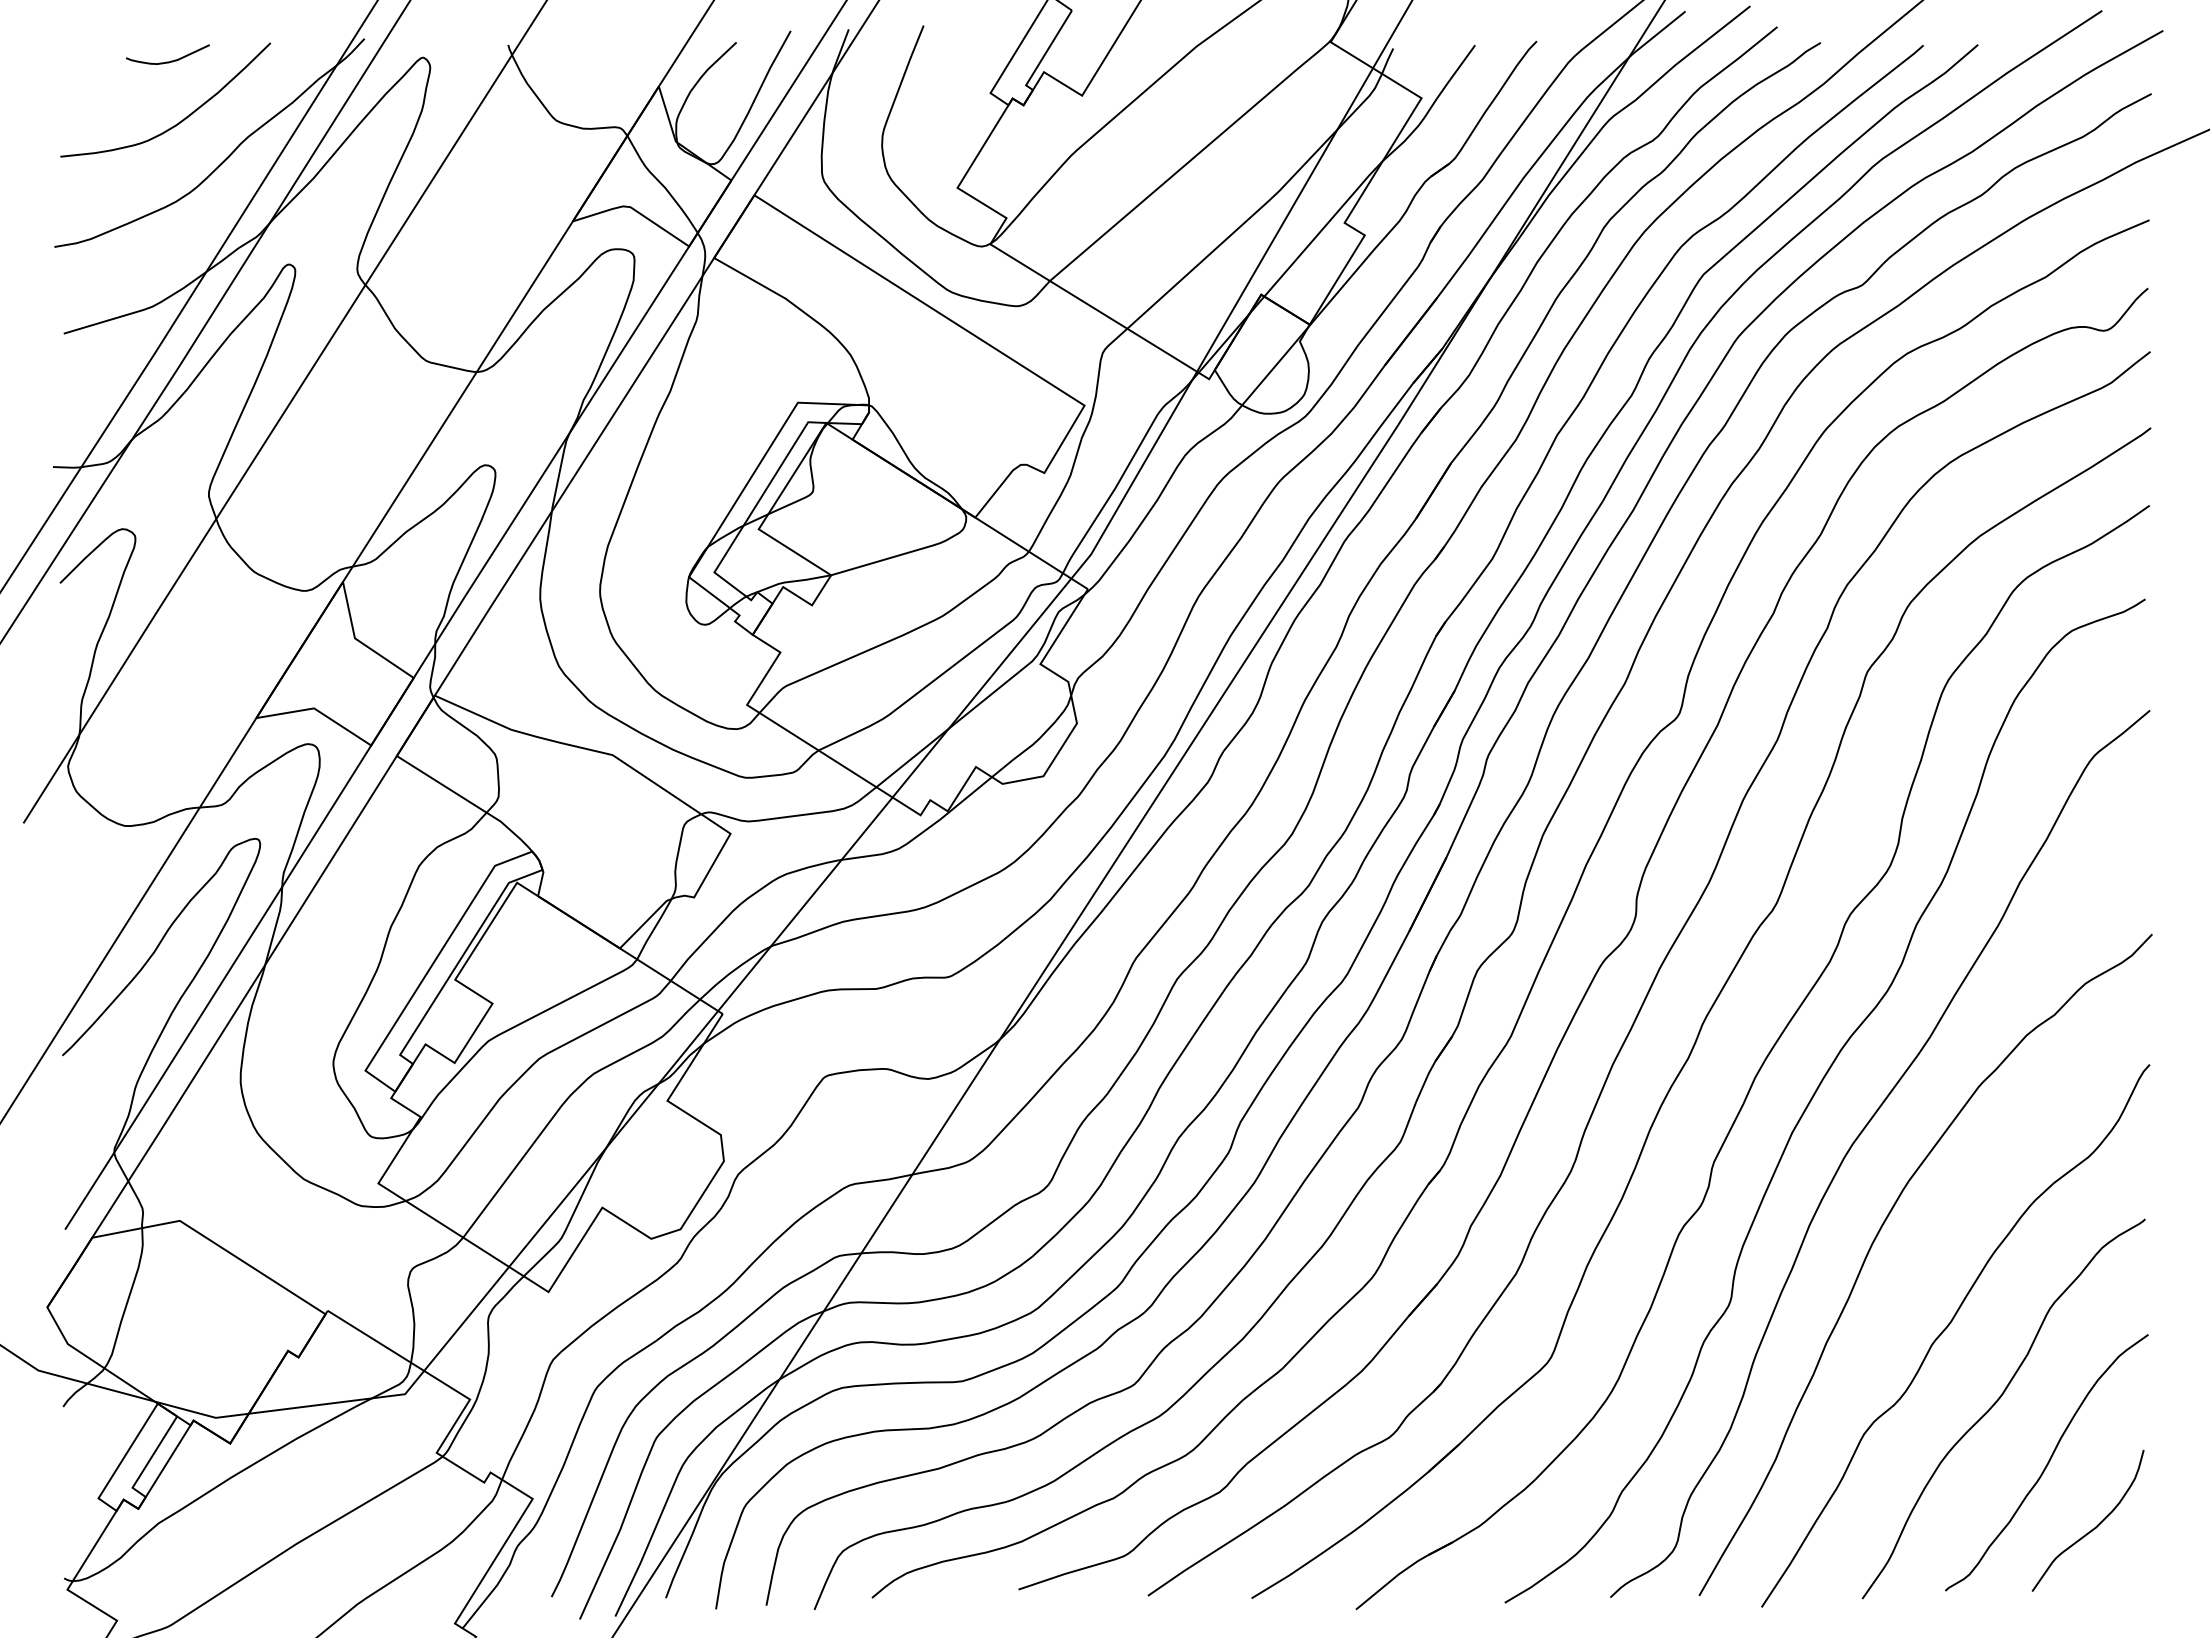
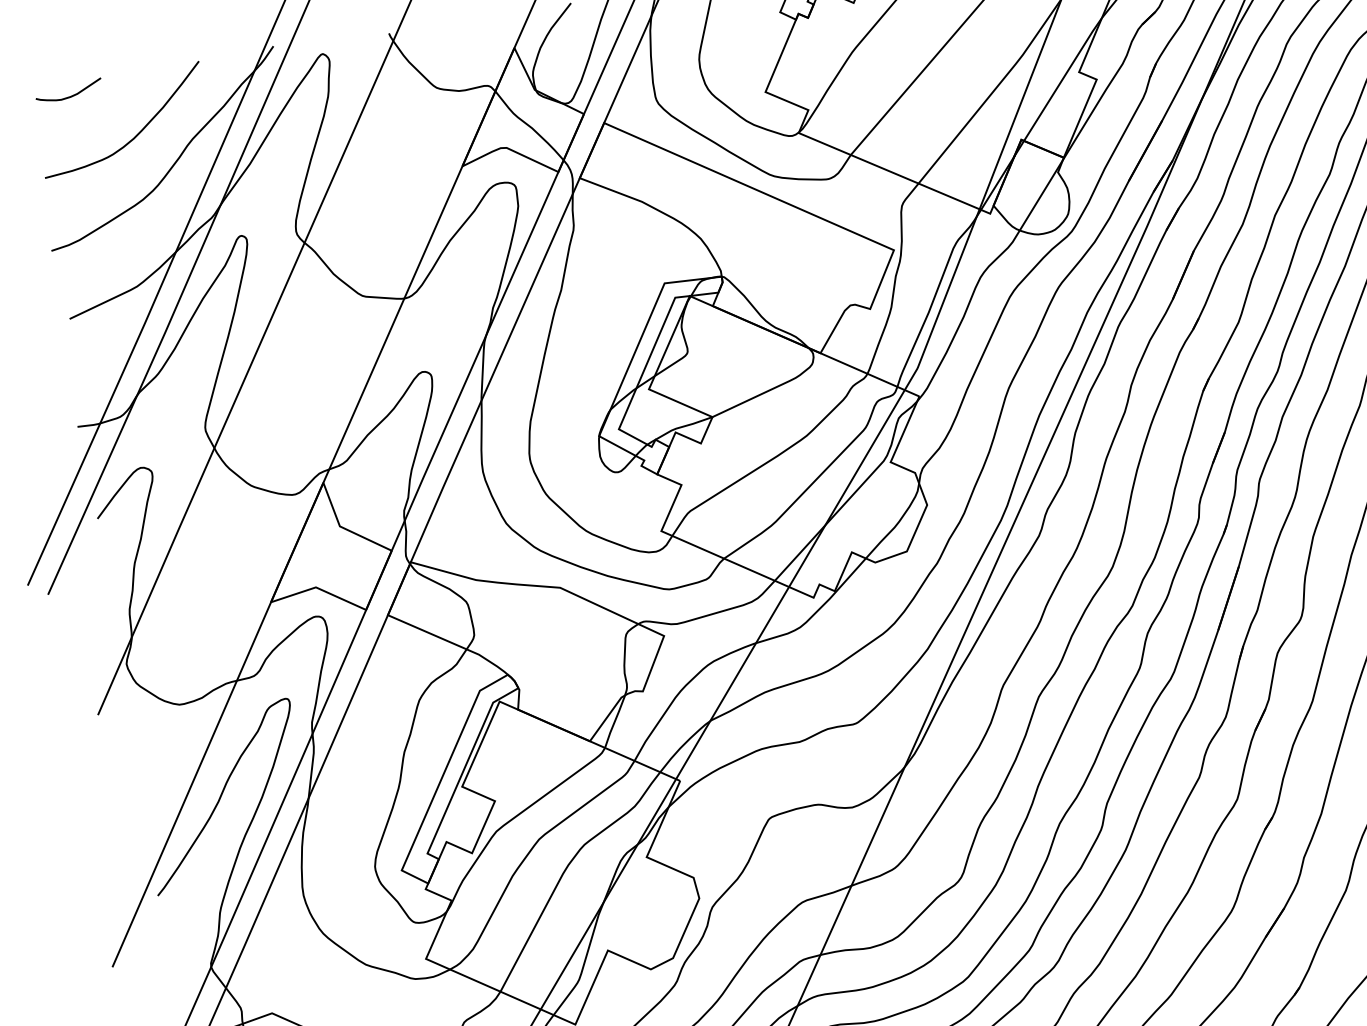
curve: (167, 61) -> (69, 96), moved

